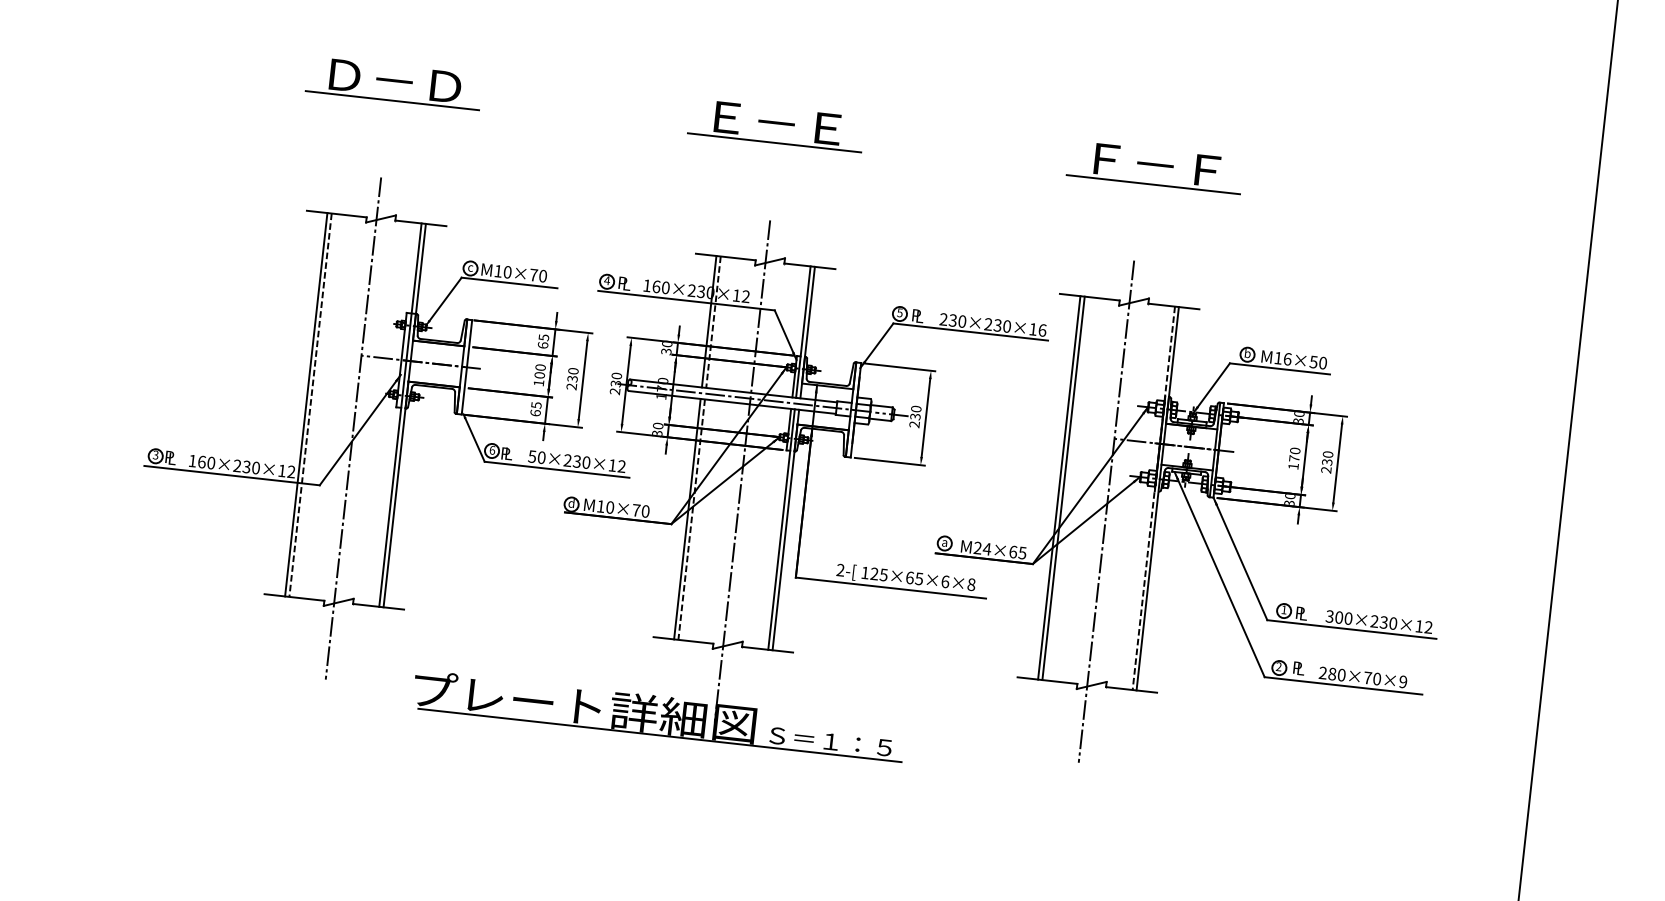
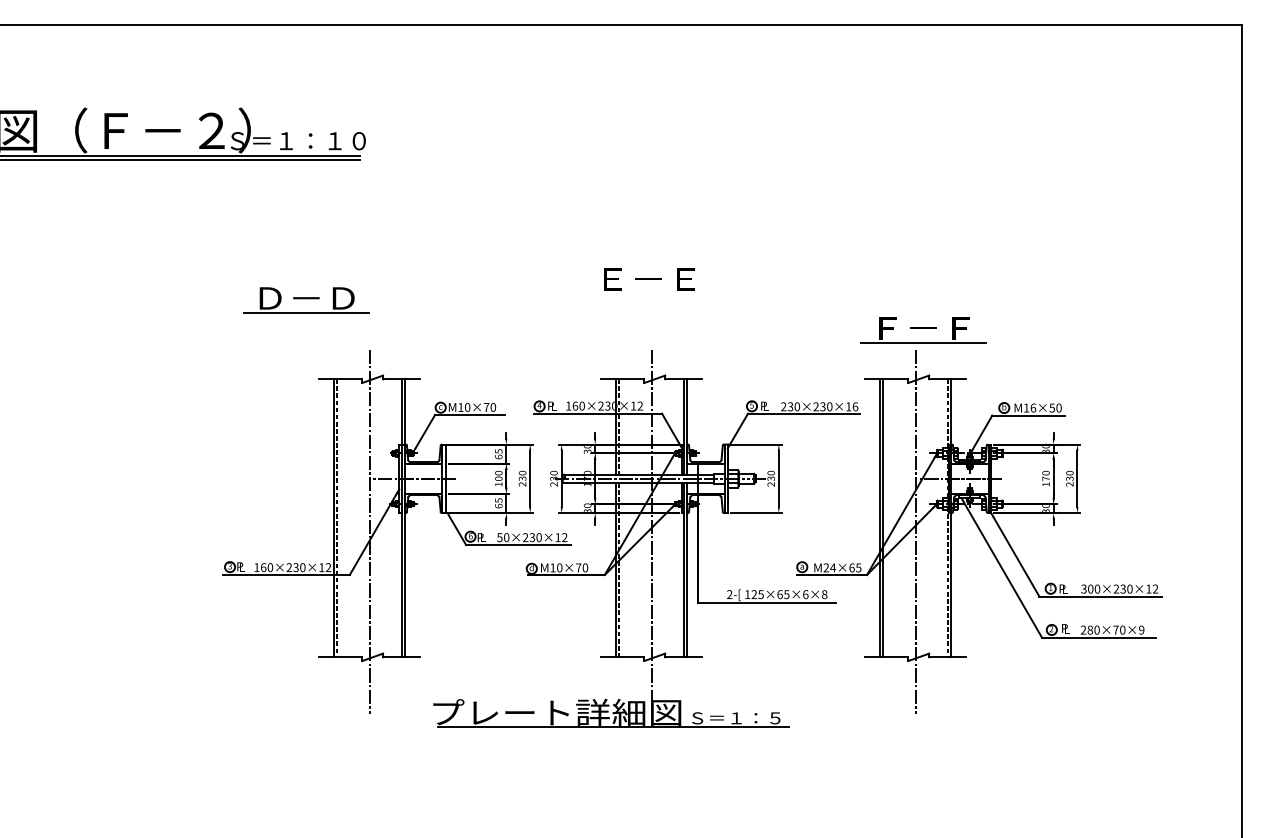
part: (394, 83) -> (306, 300), moved
line: (774, 142) -> (648, 293), removed
part: (1155, 167) -> (923, 330), moved

